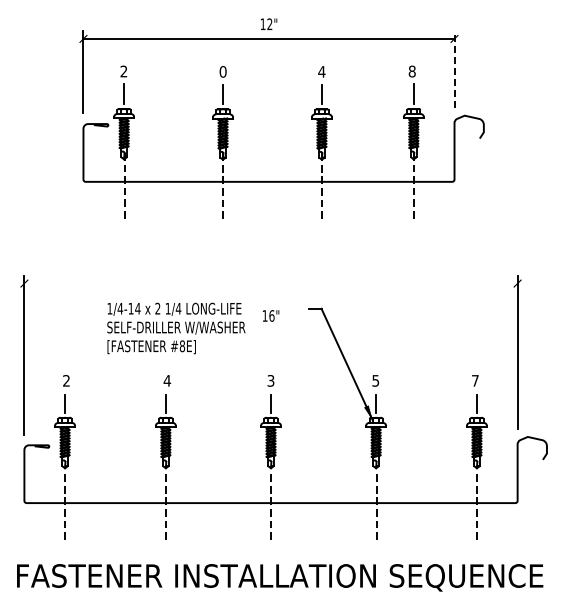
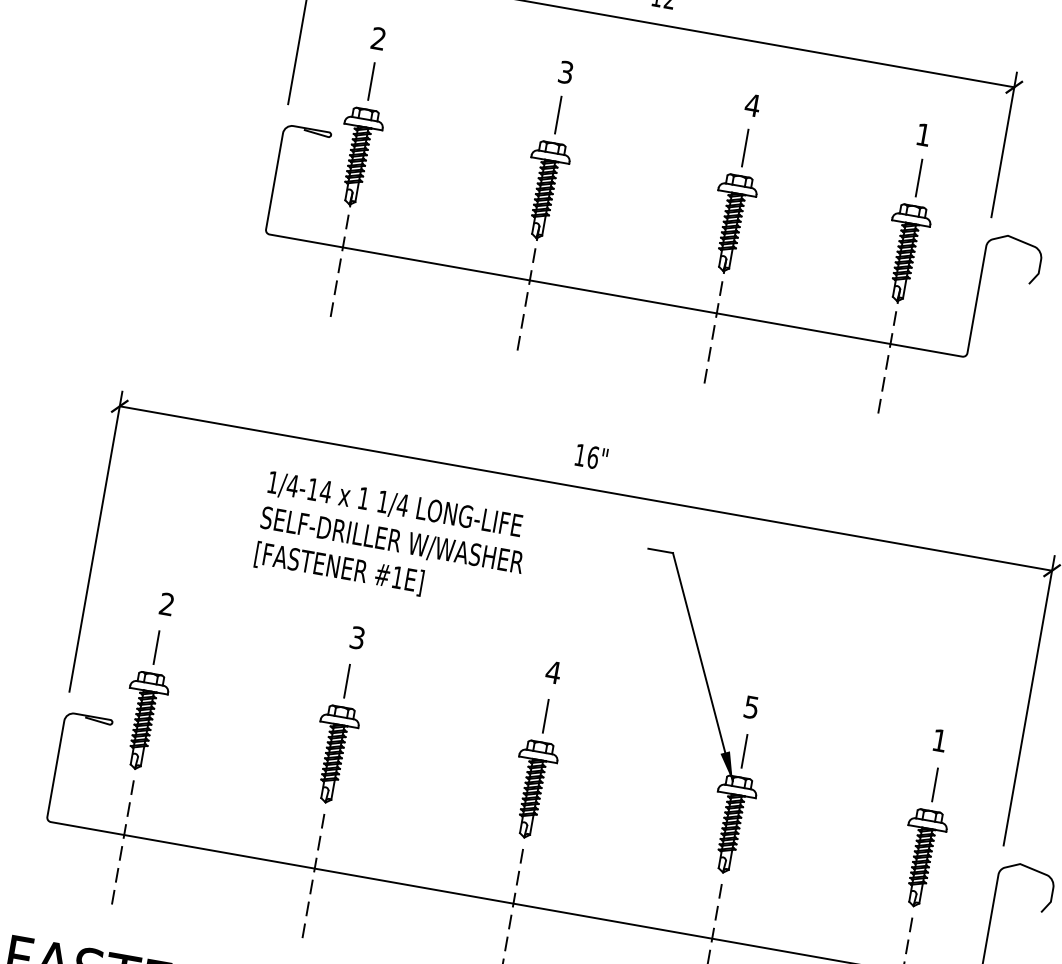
line: (454, 68) -> (1004, 143), dashed -> solid
text: (222, 71) -> (564, 71), 0 -> 3
text: (411, 71) -> (922, 134), 8 -> 1
line: (270, 283) -> (584, 488), added
text: (157, 308) -> (363, 497), 2 -> 1
text: (271, 315) -> (592, 456), moved
text: (182, 346) -> (397, 577), #8E] -> #1E]
text: (167, 380) -> (357, 637), 4 -> 3
text: (270, 380) -> (552, 671), 3 -> 4
text: (475, 380) -> (940, 739), 7 -> 1

